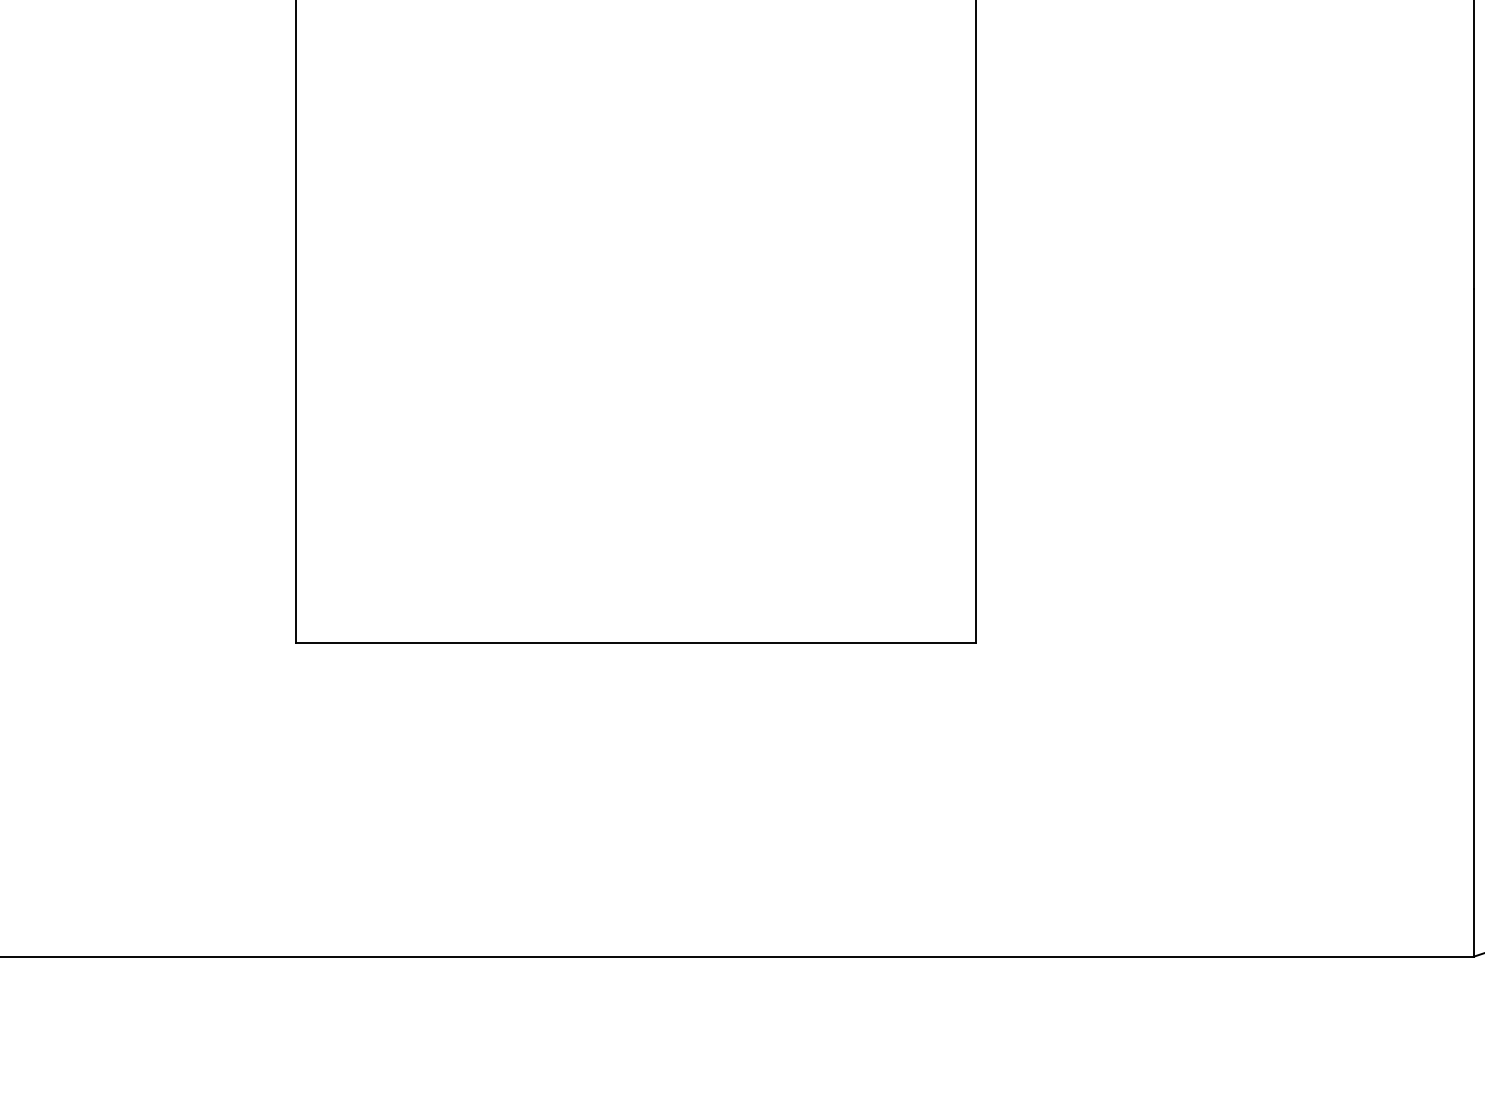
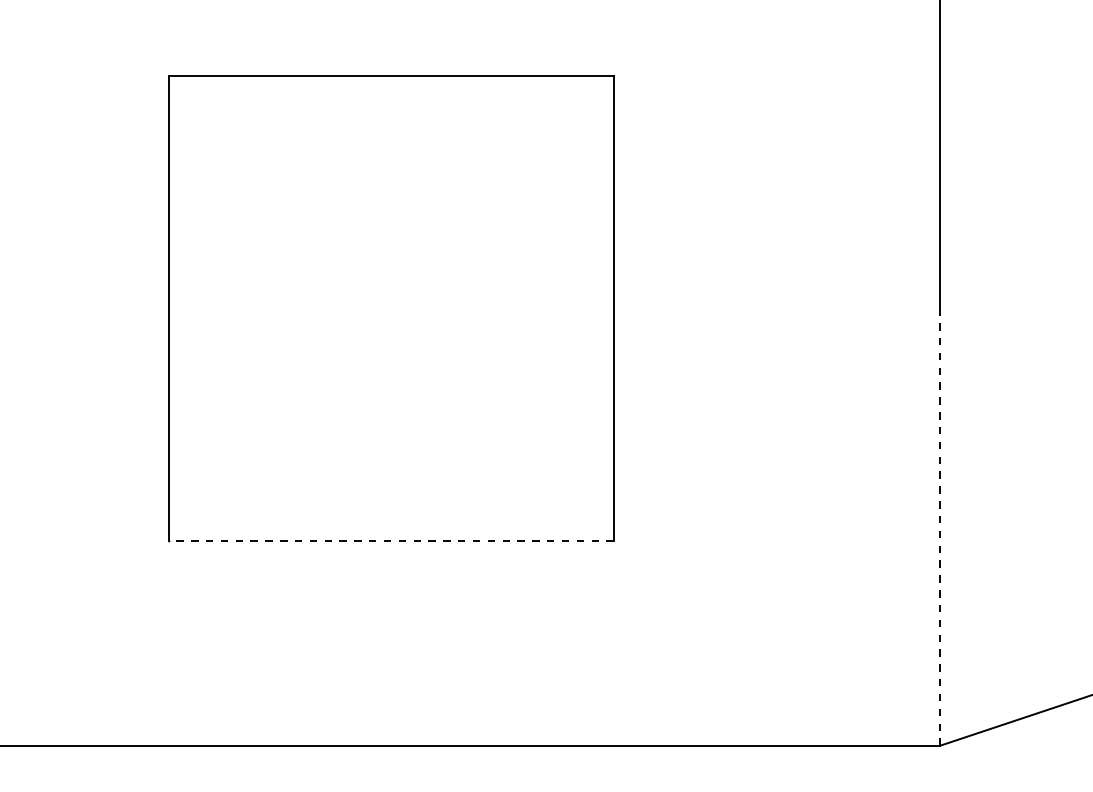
line: (1473, 623) -> (939, 527), solid -> dashed
line: (634, 643) -> (390, 540), solid -> dashed

